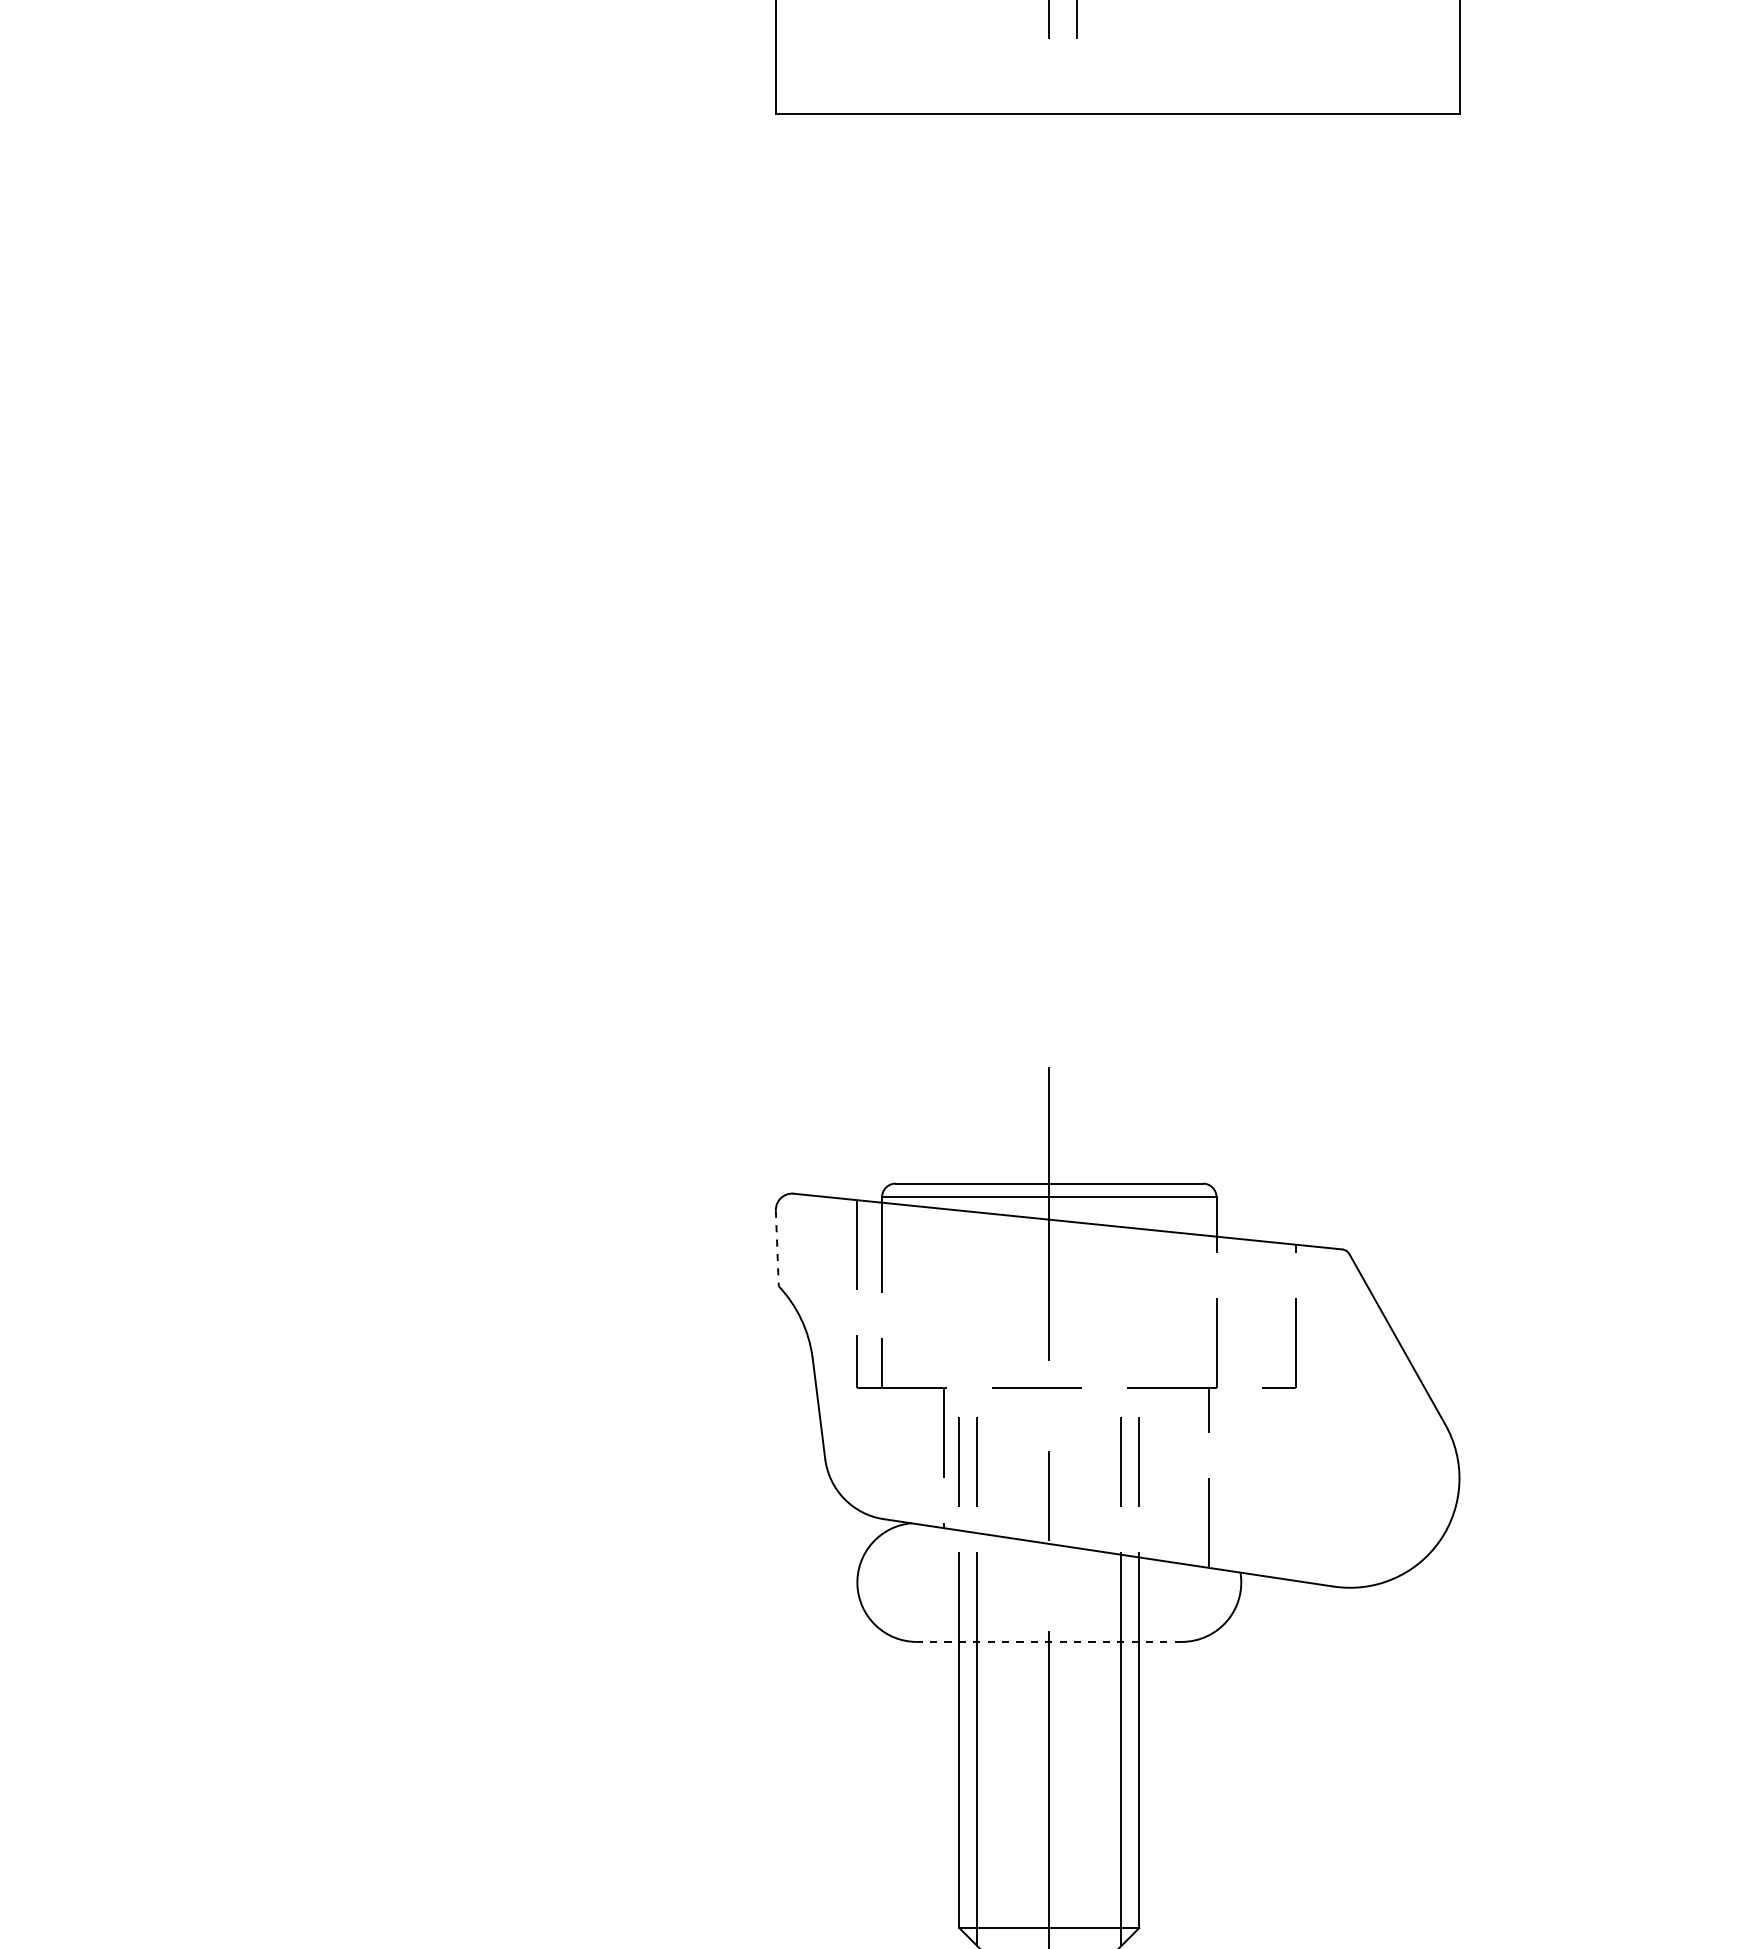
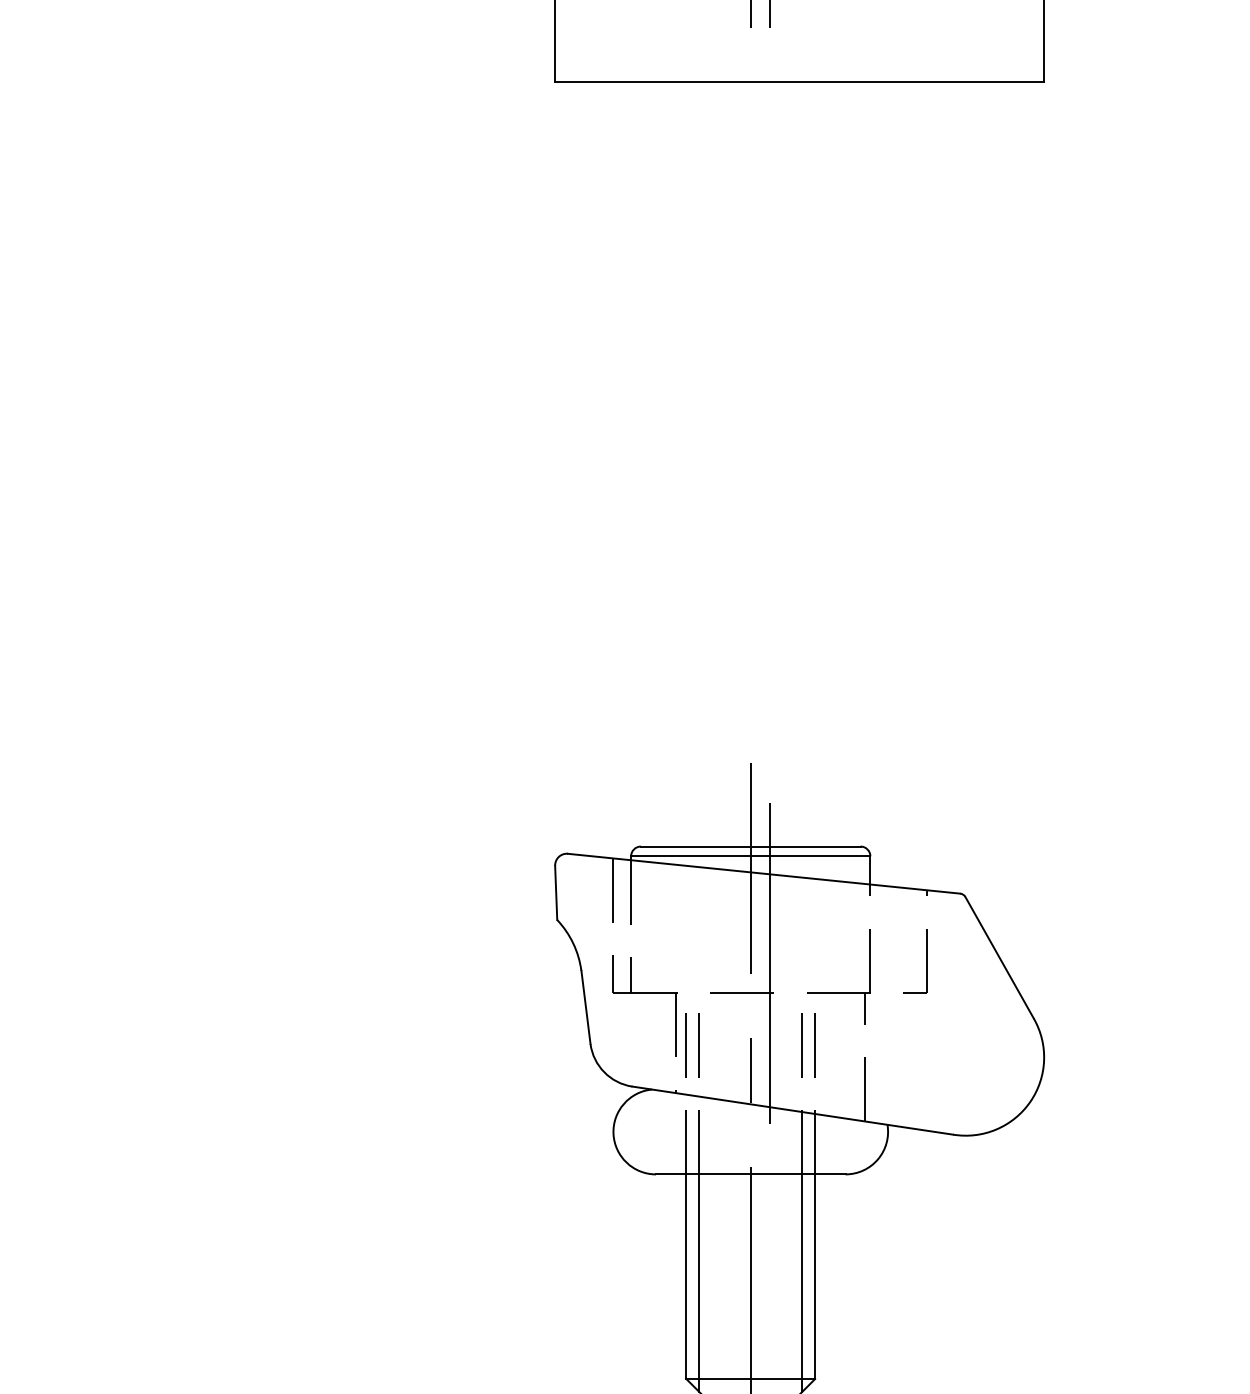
line: (777, 1248) -> (556, 892), dashed -> solid
line: (1076, 1366) -> (770, 977), added
line: (1049, 1641) -> (750, 1174), dashed -> solid

